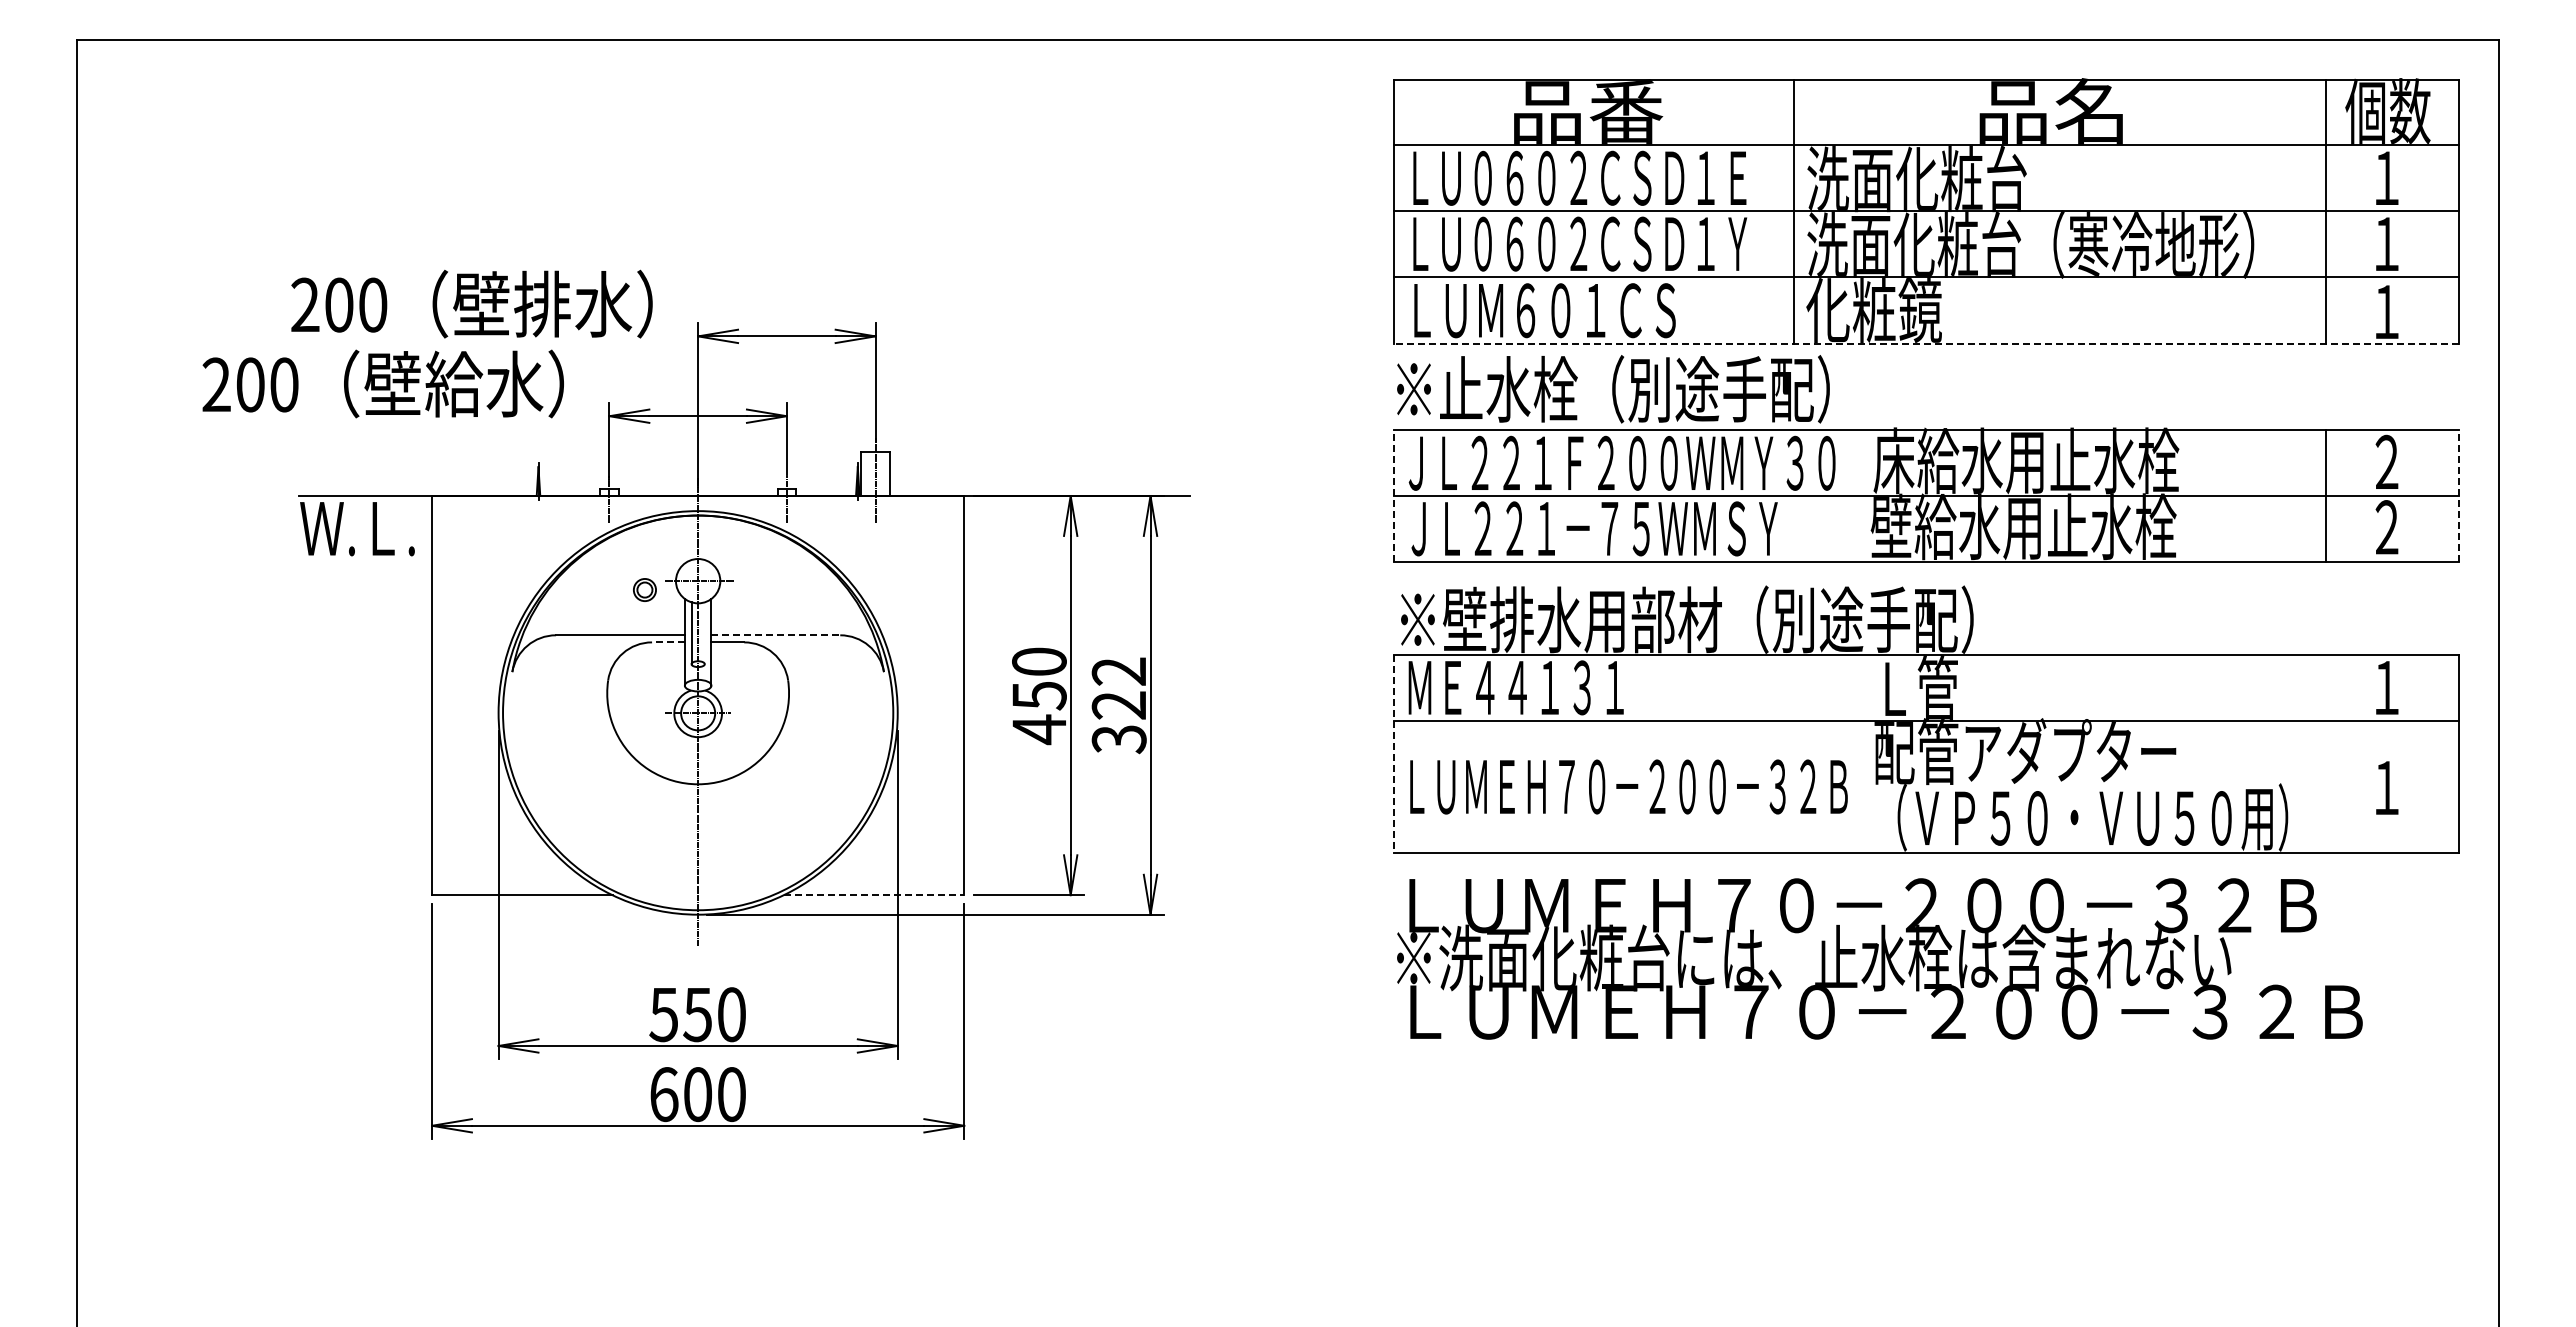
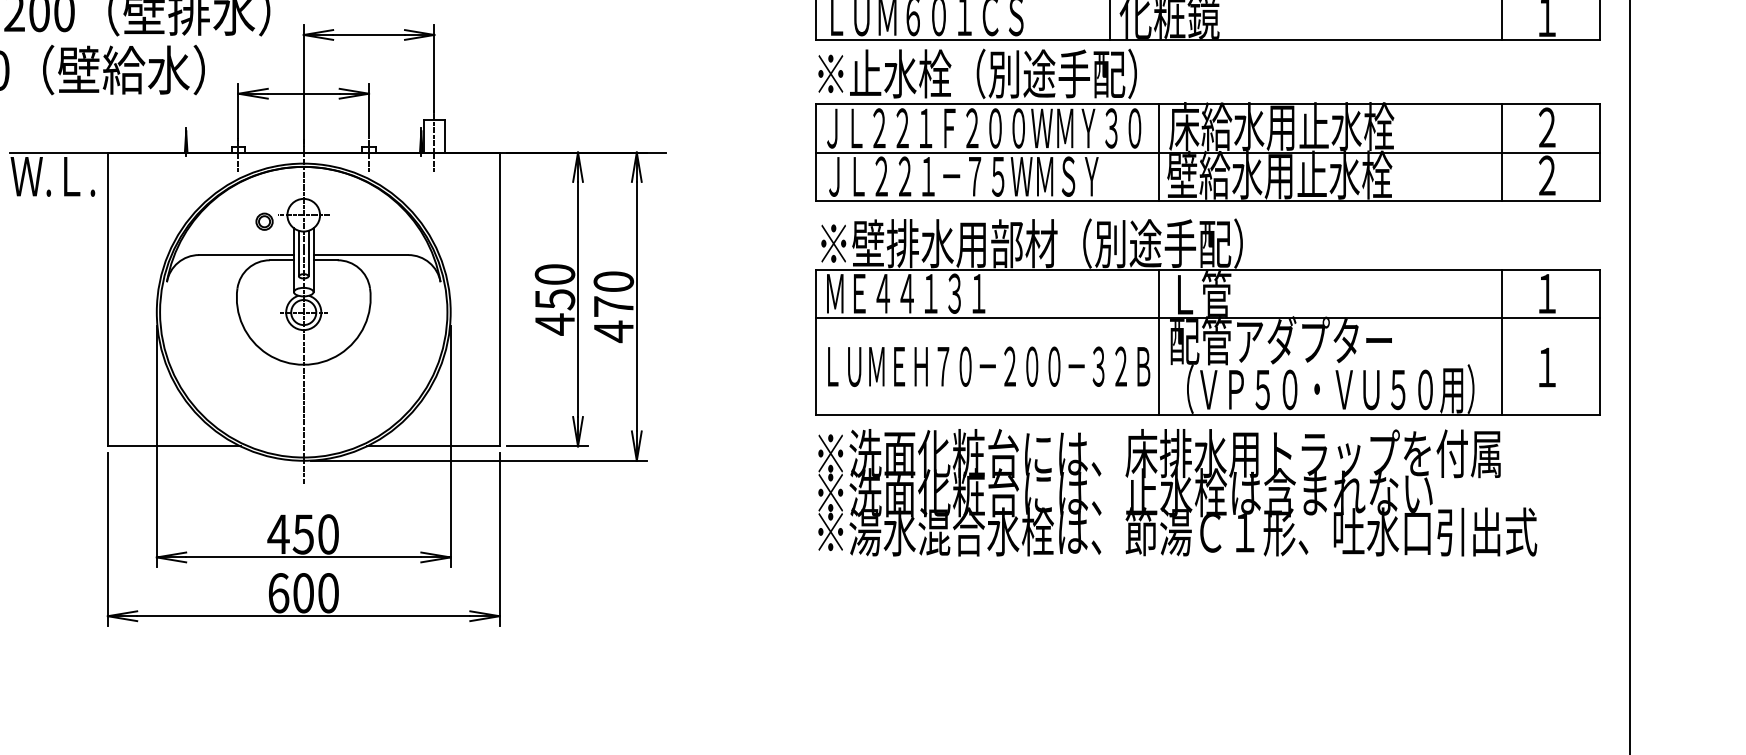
line: (1926, 343) -> (1208, 40), dashed -> solid
line: (1860, 495) -> (1159, 152), added
line: (1394, 496) -> (816, 152), dashed -> solid
line: (2458, 496) -> (1599, 152), dashed -> solid
line: (704, 633) -> (308, 253), added
line: (776, 635) -> (361, 255), dashed -> solid
line: (667, 642) -> (281, 260), dashed -> solid
text: (1118, 705) -> (613, 306), 322 -> 470
line: (1394, 753) -> (816, 342), dashed -> solid
line: (1860, 753) -> (1159, 342), added
line: (2325, 753) -> (1501, 342), added
line: (874, 895) -> (433, 446), dashed -> solid
text: (1860, 904) -> (1159, 453), ＬＵＭＥＨ７０－２００－３２Ｂ -> ※洗面化粧台には、床排水用トラップを付属
text: (1885, 1010) -> (1177, 531), ＬＵＭＥＨ７０－２００－３２Ｂ -> ※湯水混合水栓は、節湯Ｃ１形、吐水口引出式
text: (663, 1015) -> (278, 535), 550 -> 450

